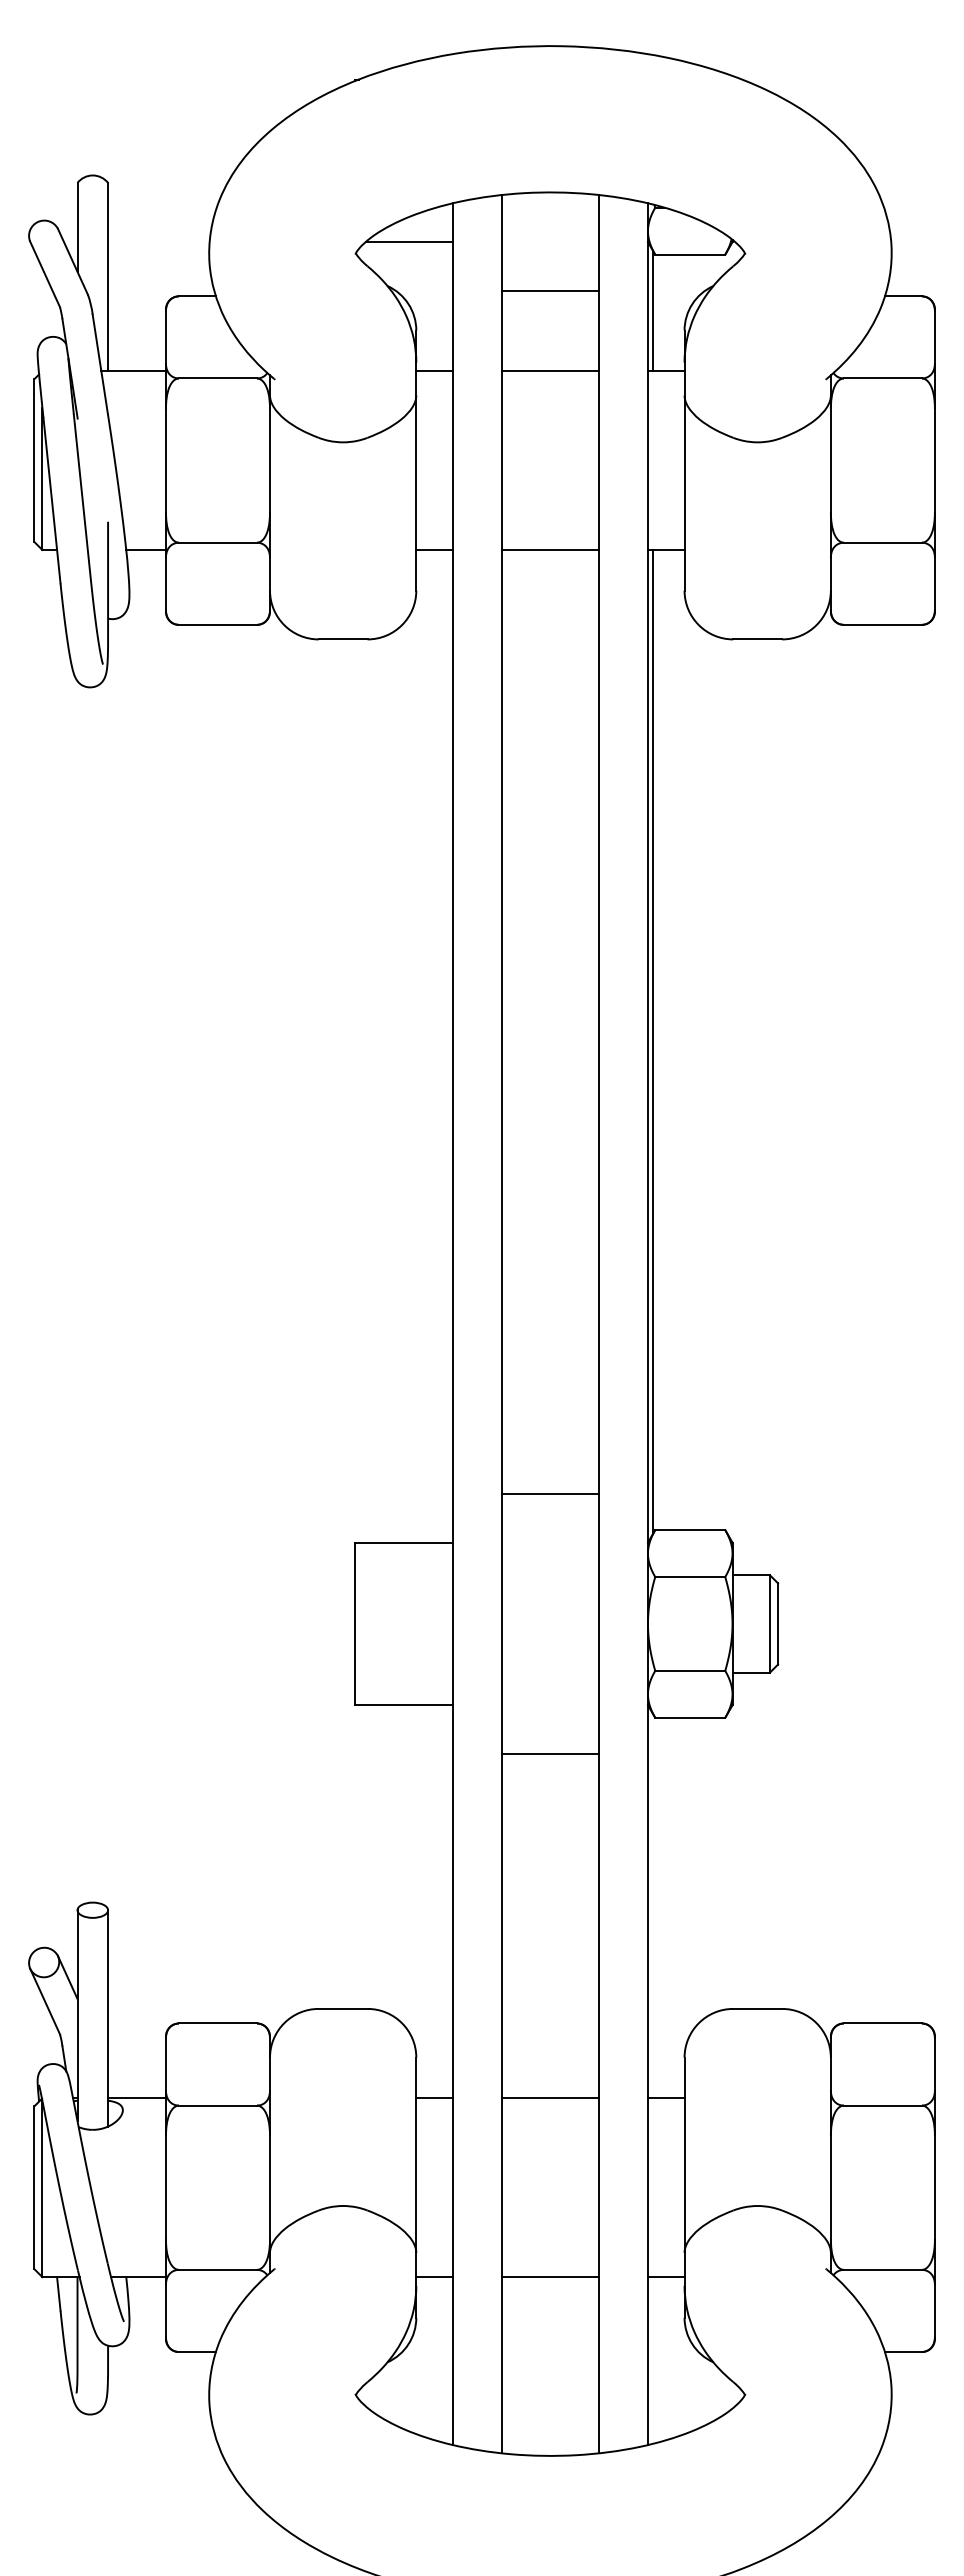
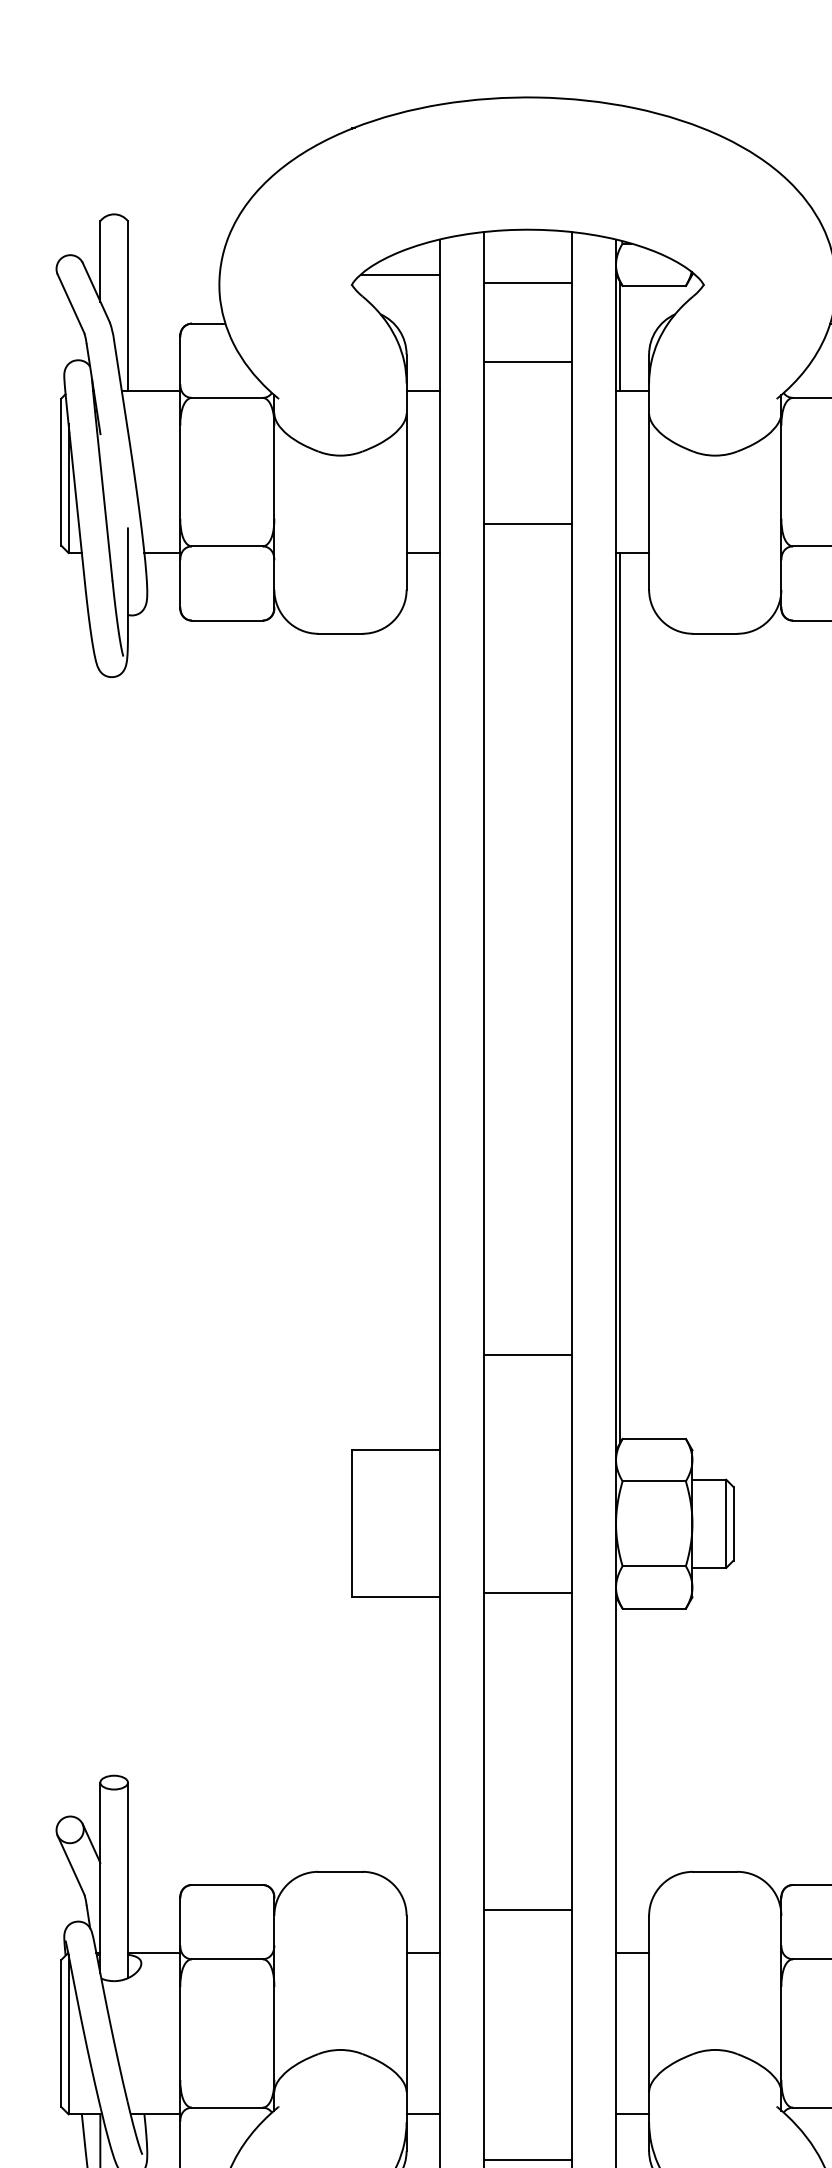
line: (550, 290) -> (527, 283), moved
line: (550, 371) -> (527, 362), moved
line: (550, 550) -> (527, 524), moved
line: (550, 1493) -> (527, 1354), moved
line: (550, 1754) -> (527, 1593), moved
line: (550, 2098) -> (527, 1910), moved
line: (550, 2277) -> (527, 2160), moved

